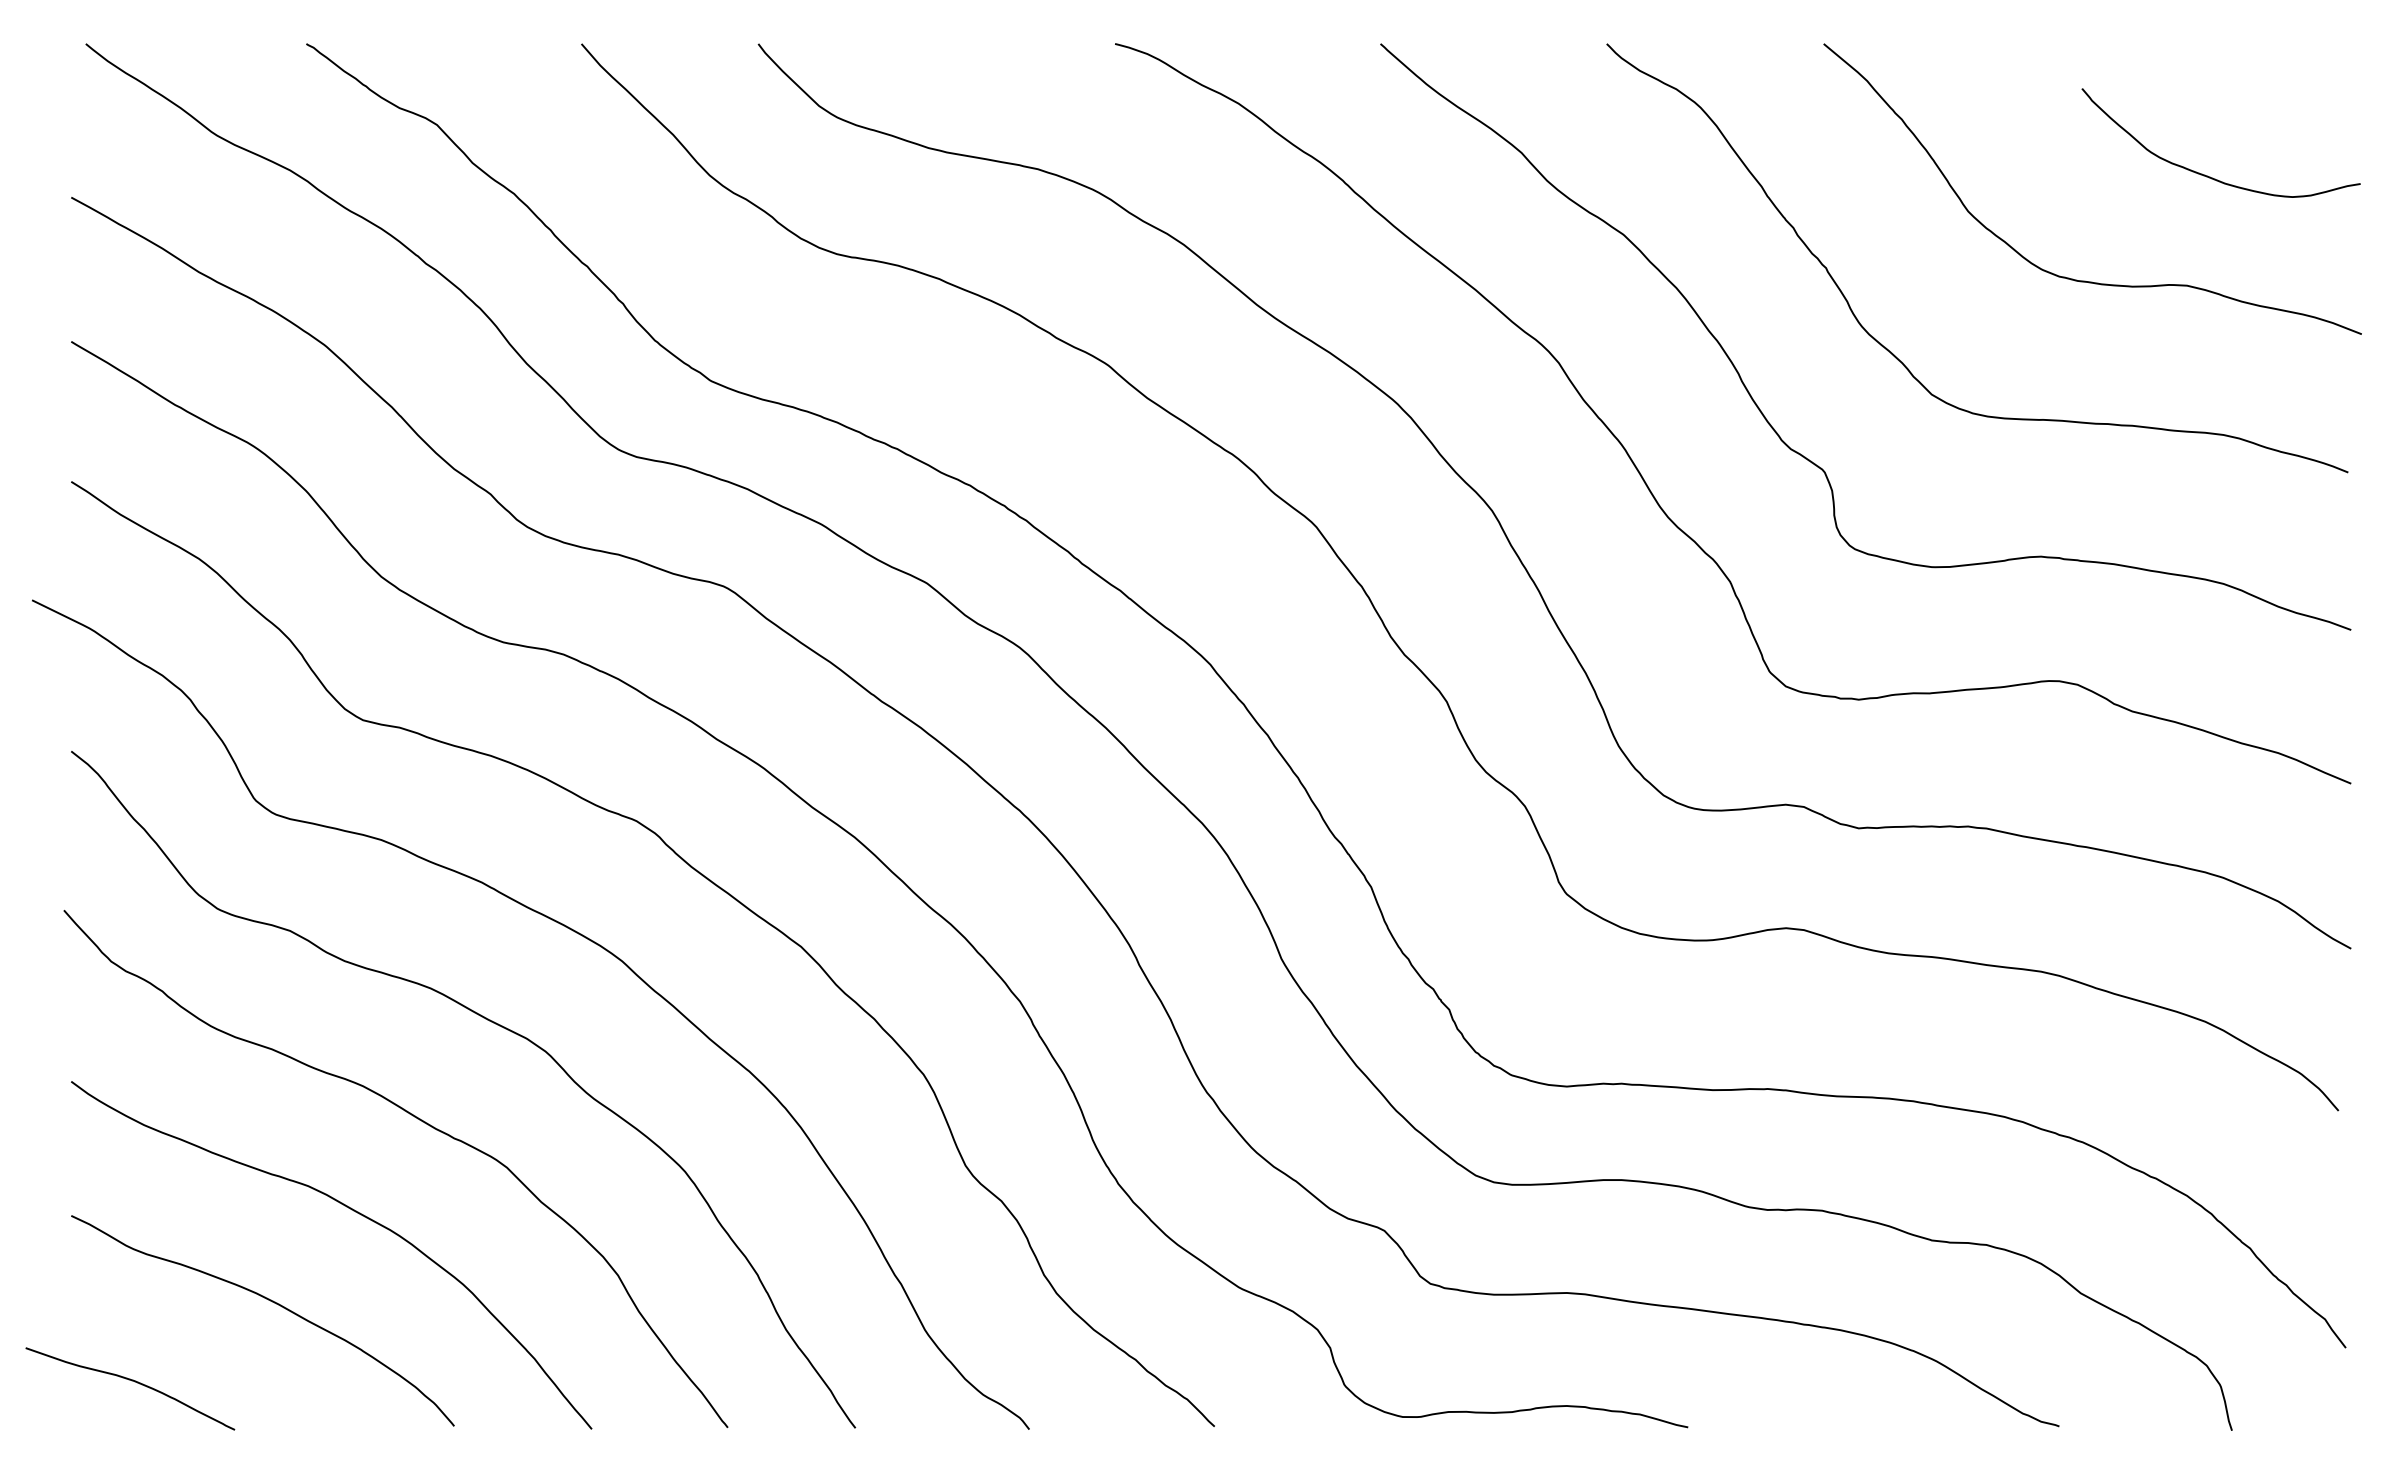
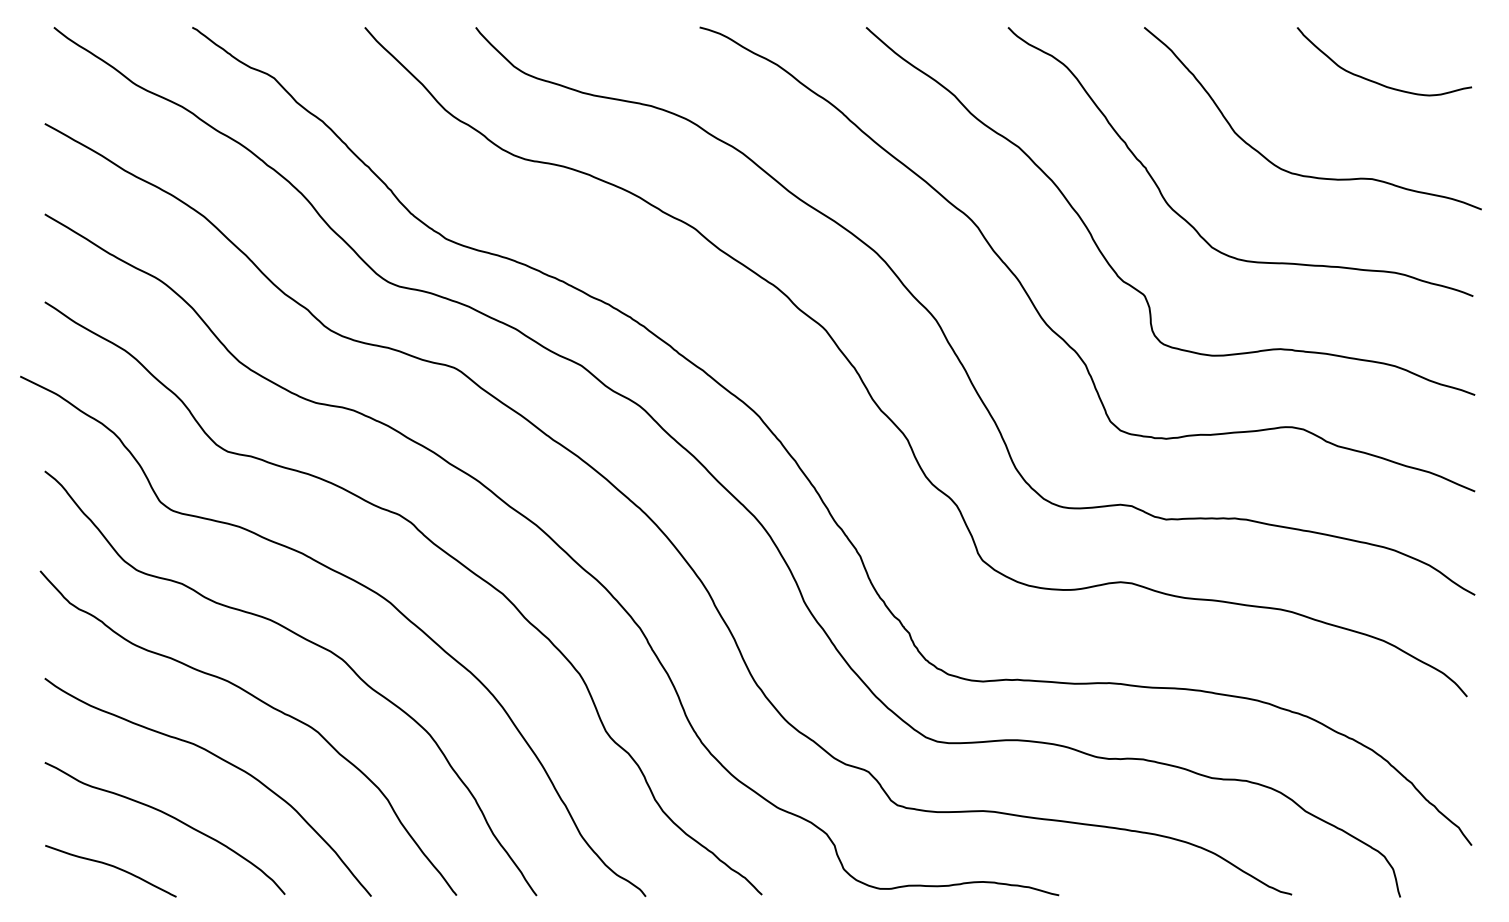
curve: (2208, 174) -> (1376, 81), moved
curve: (129, 1381) -> (110, 866), moved

